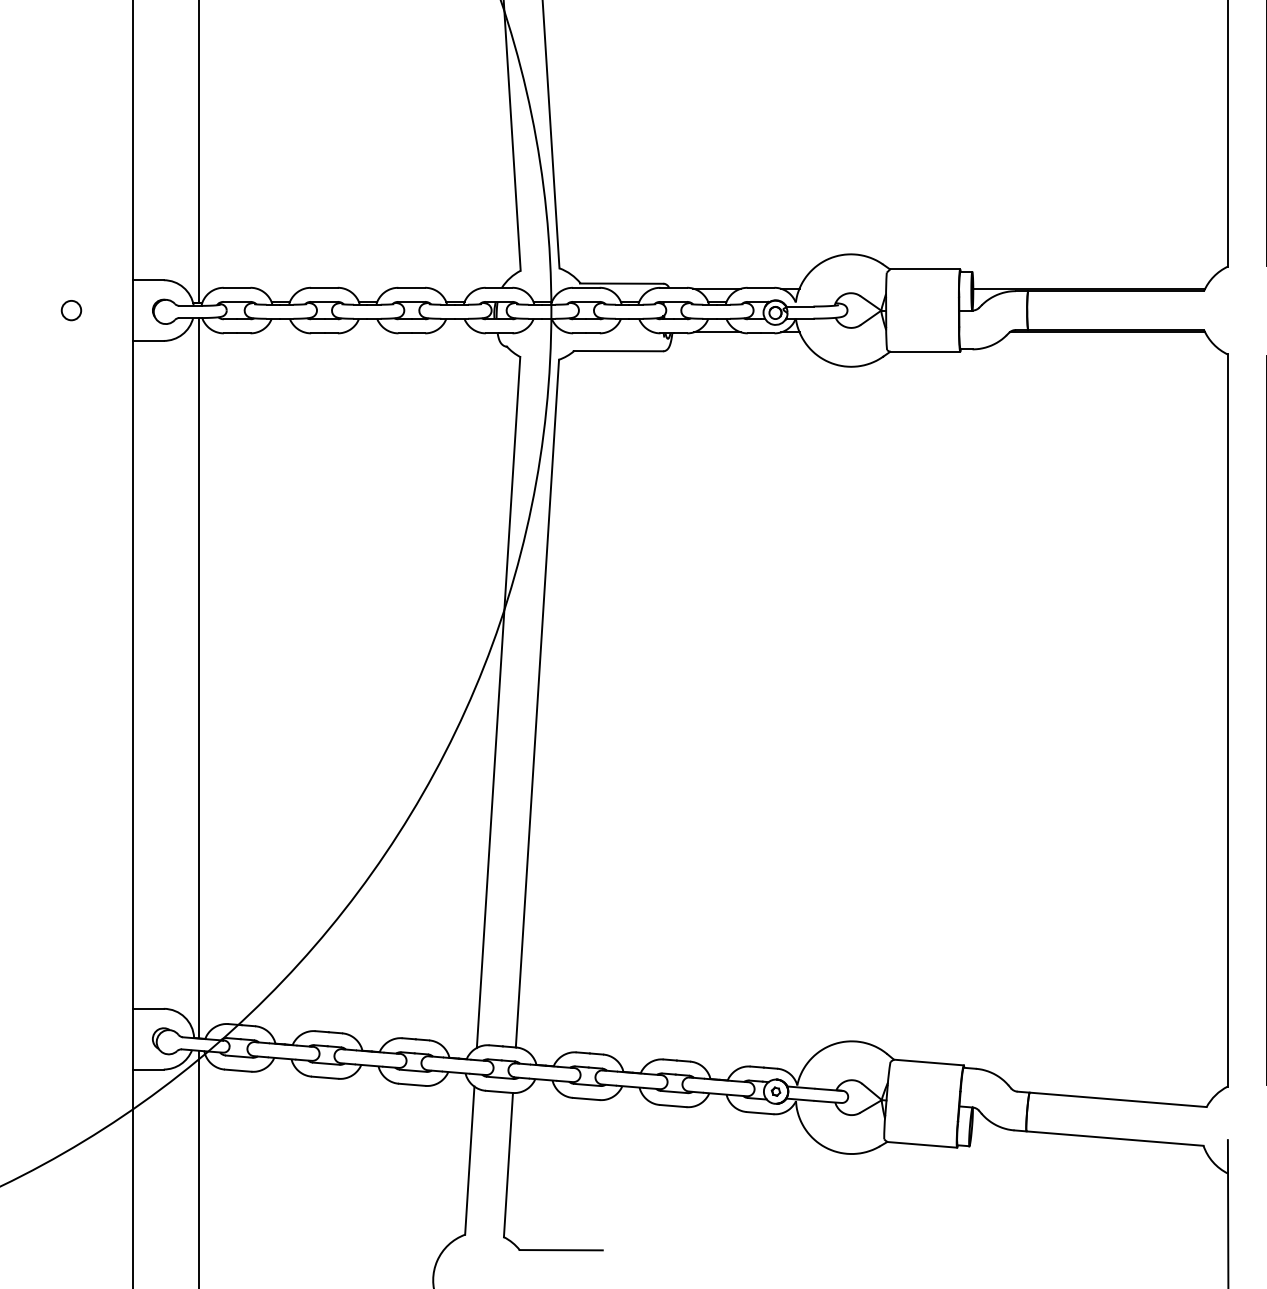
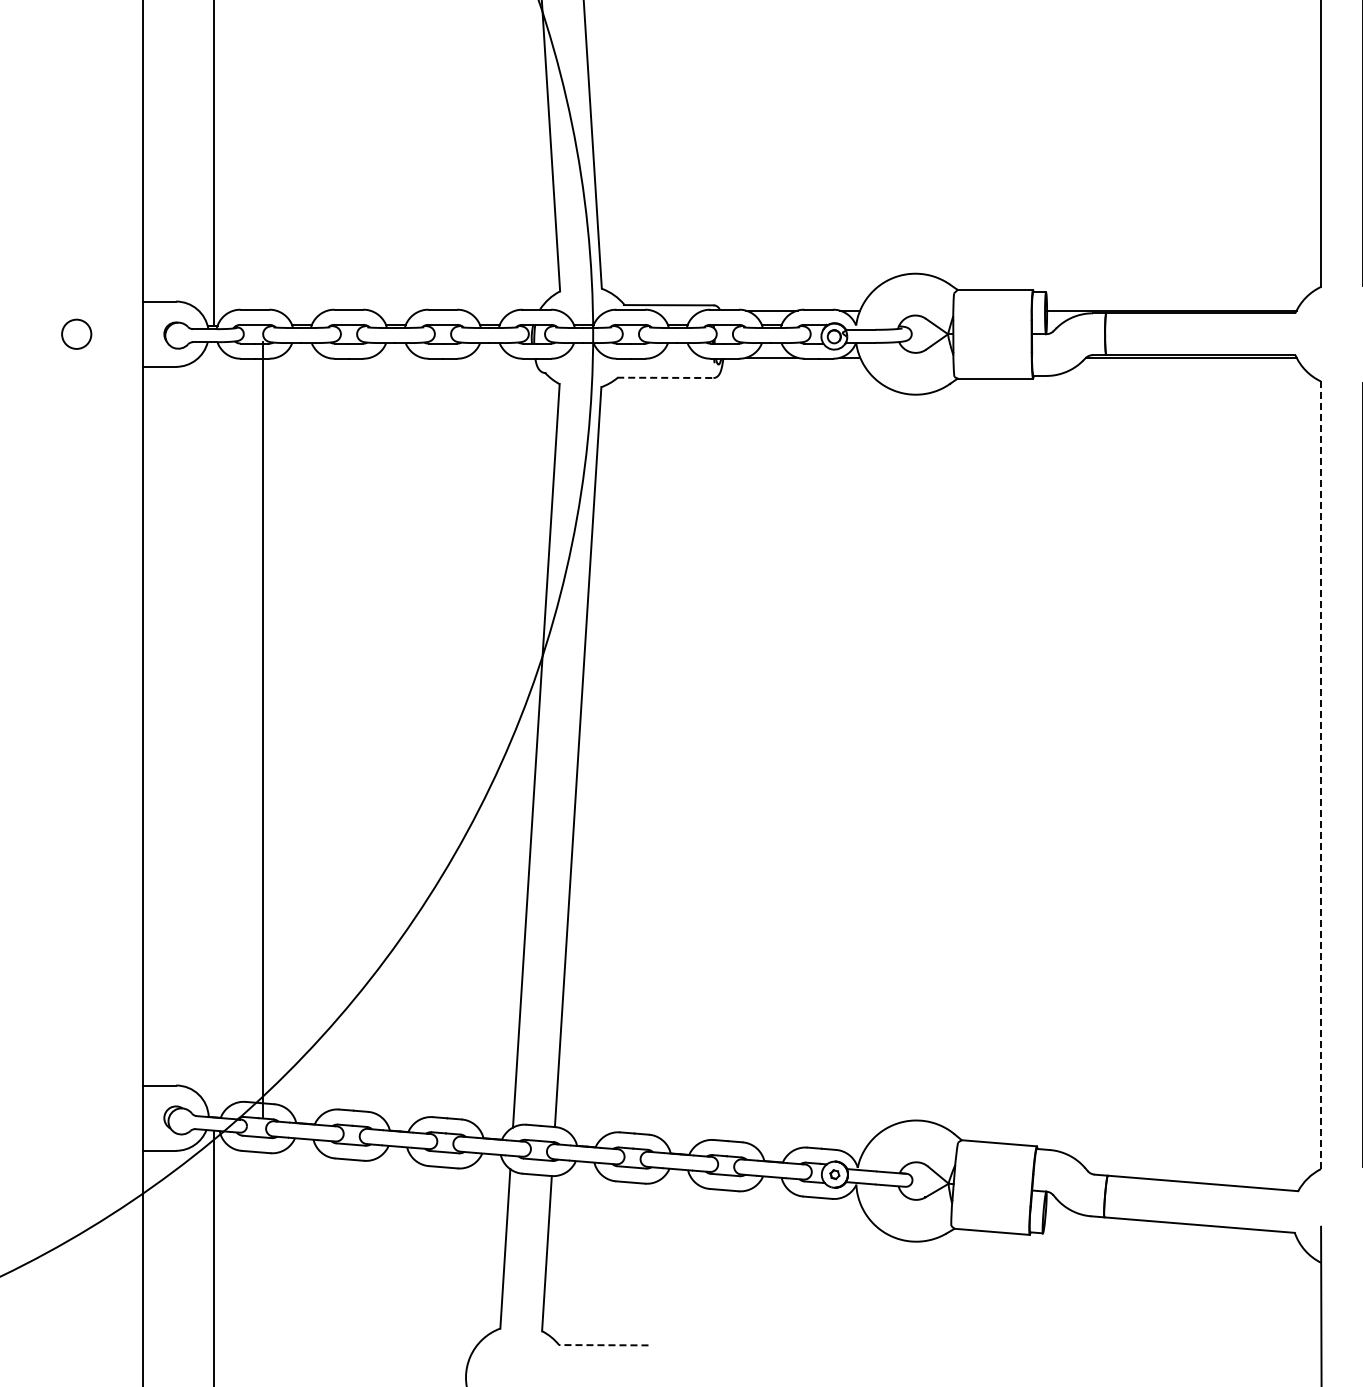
circle: (71, 309) -> (76, 333), size x1.4
line: (618, 350) -> (665, 377), solid -> dashed
line: (198, 677) -> (262, 729), moved
line: (1228, 720) -> (1321, 775), solid -> dashed
line: (561, 1250) -> (603, 1345), solid -> dashed

